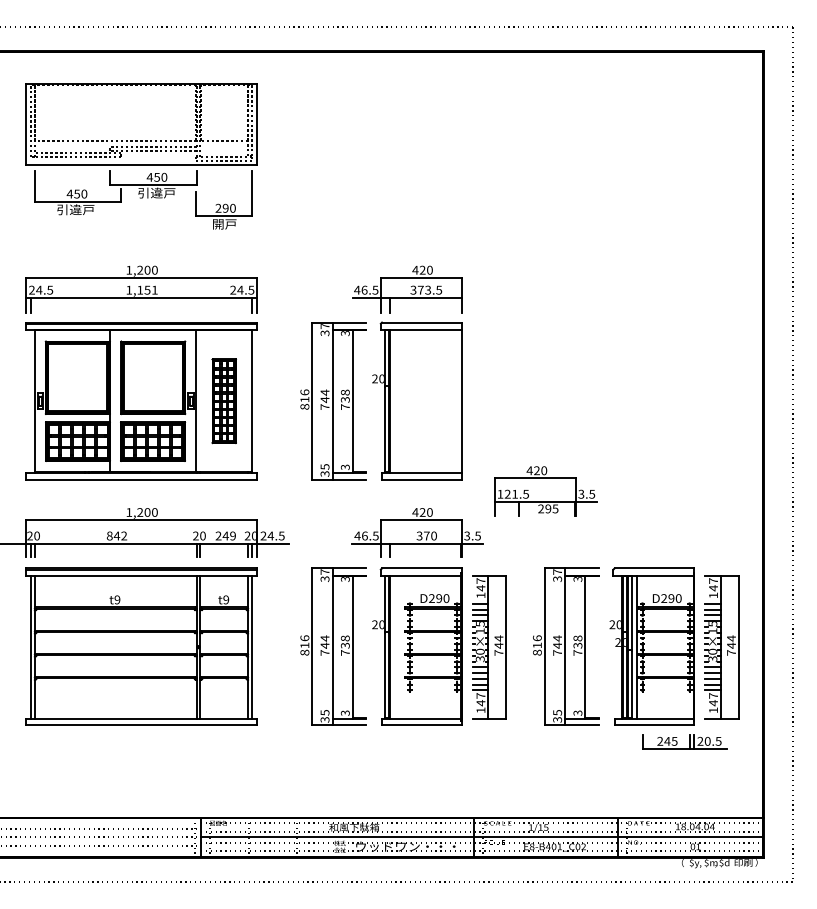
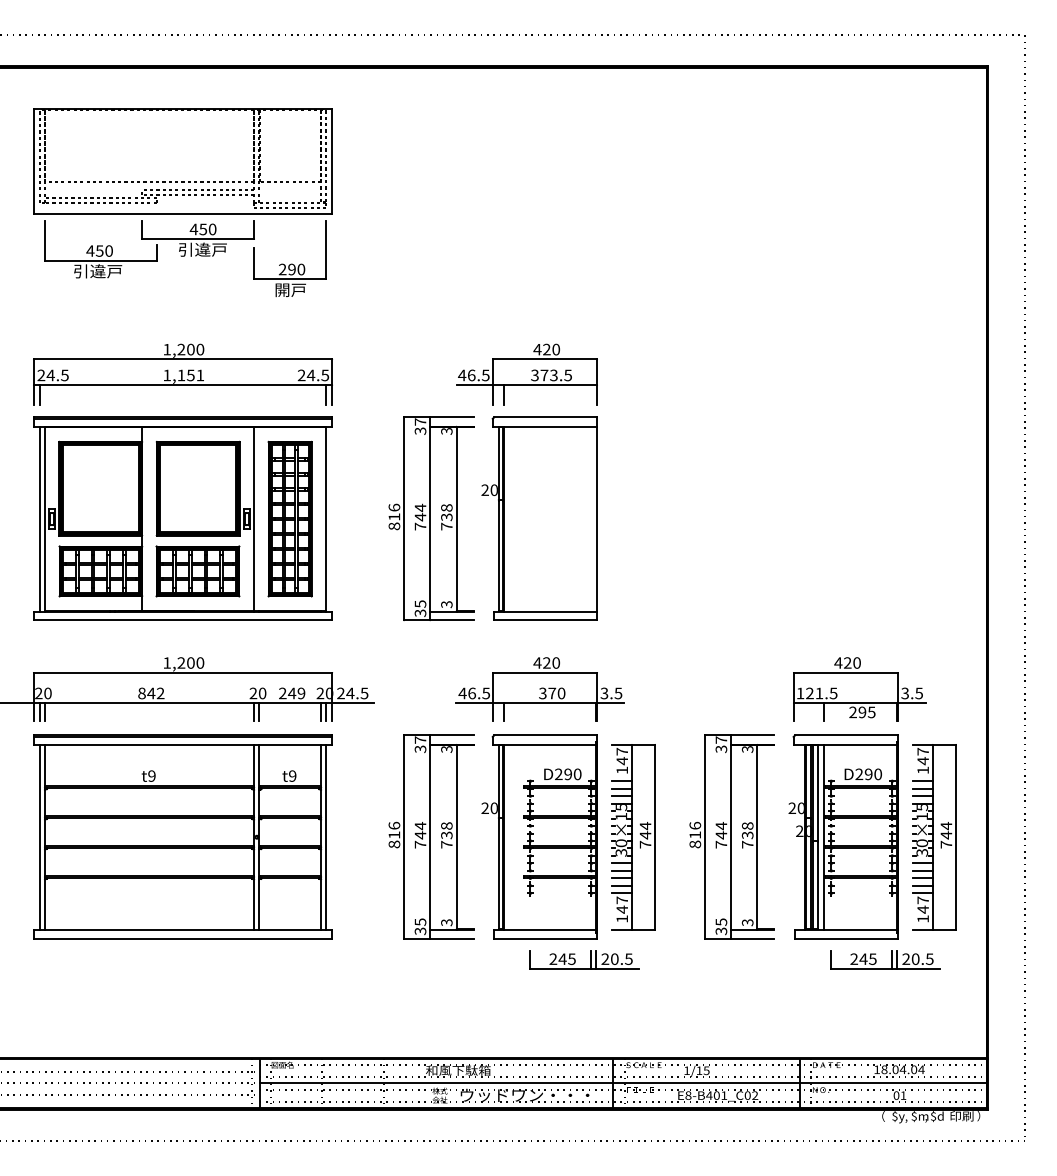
line: (30, 400) -> (39, 518), added
part: (223, 400) -> (289, 518), size x1.43
part: (546, 491) -> (859, 689), moved
part: (451, 741) -> (584, 959), added

